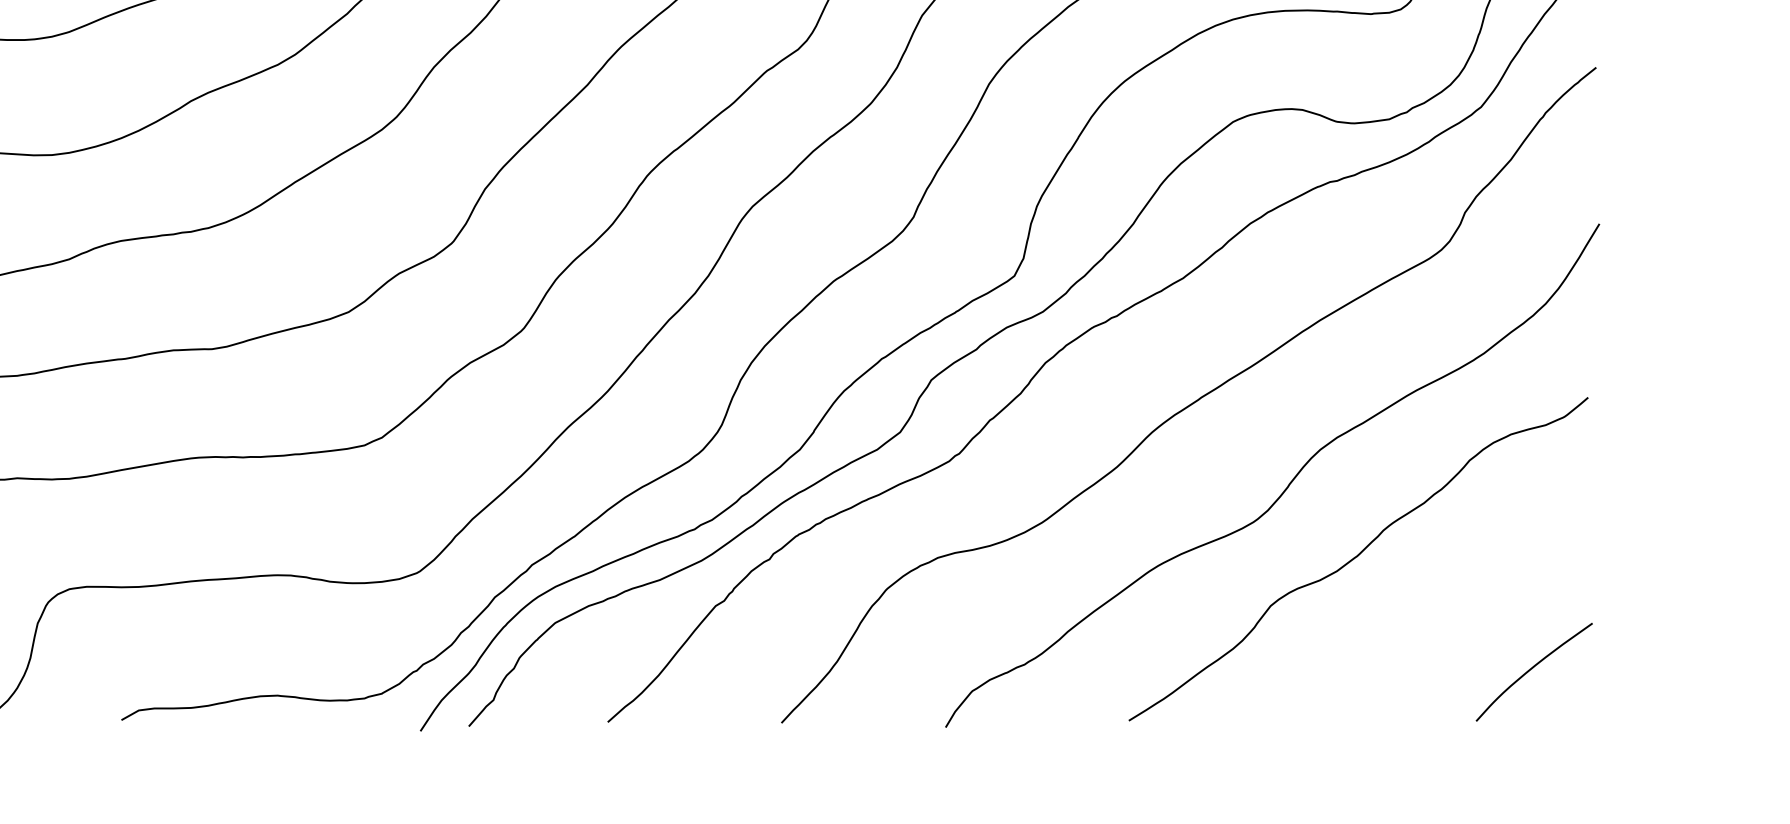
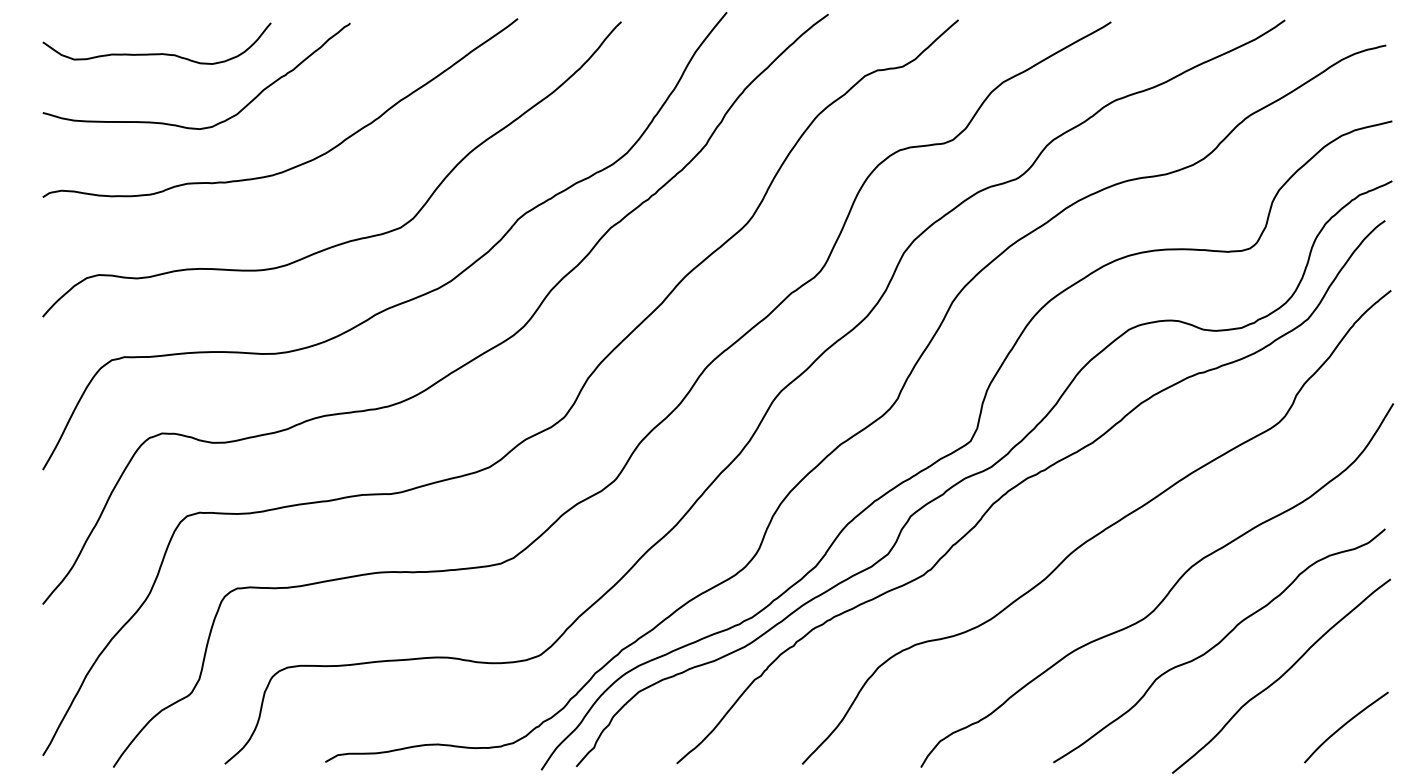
curve: (1444, 600) -> (1281, 675), added

